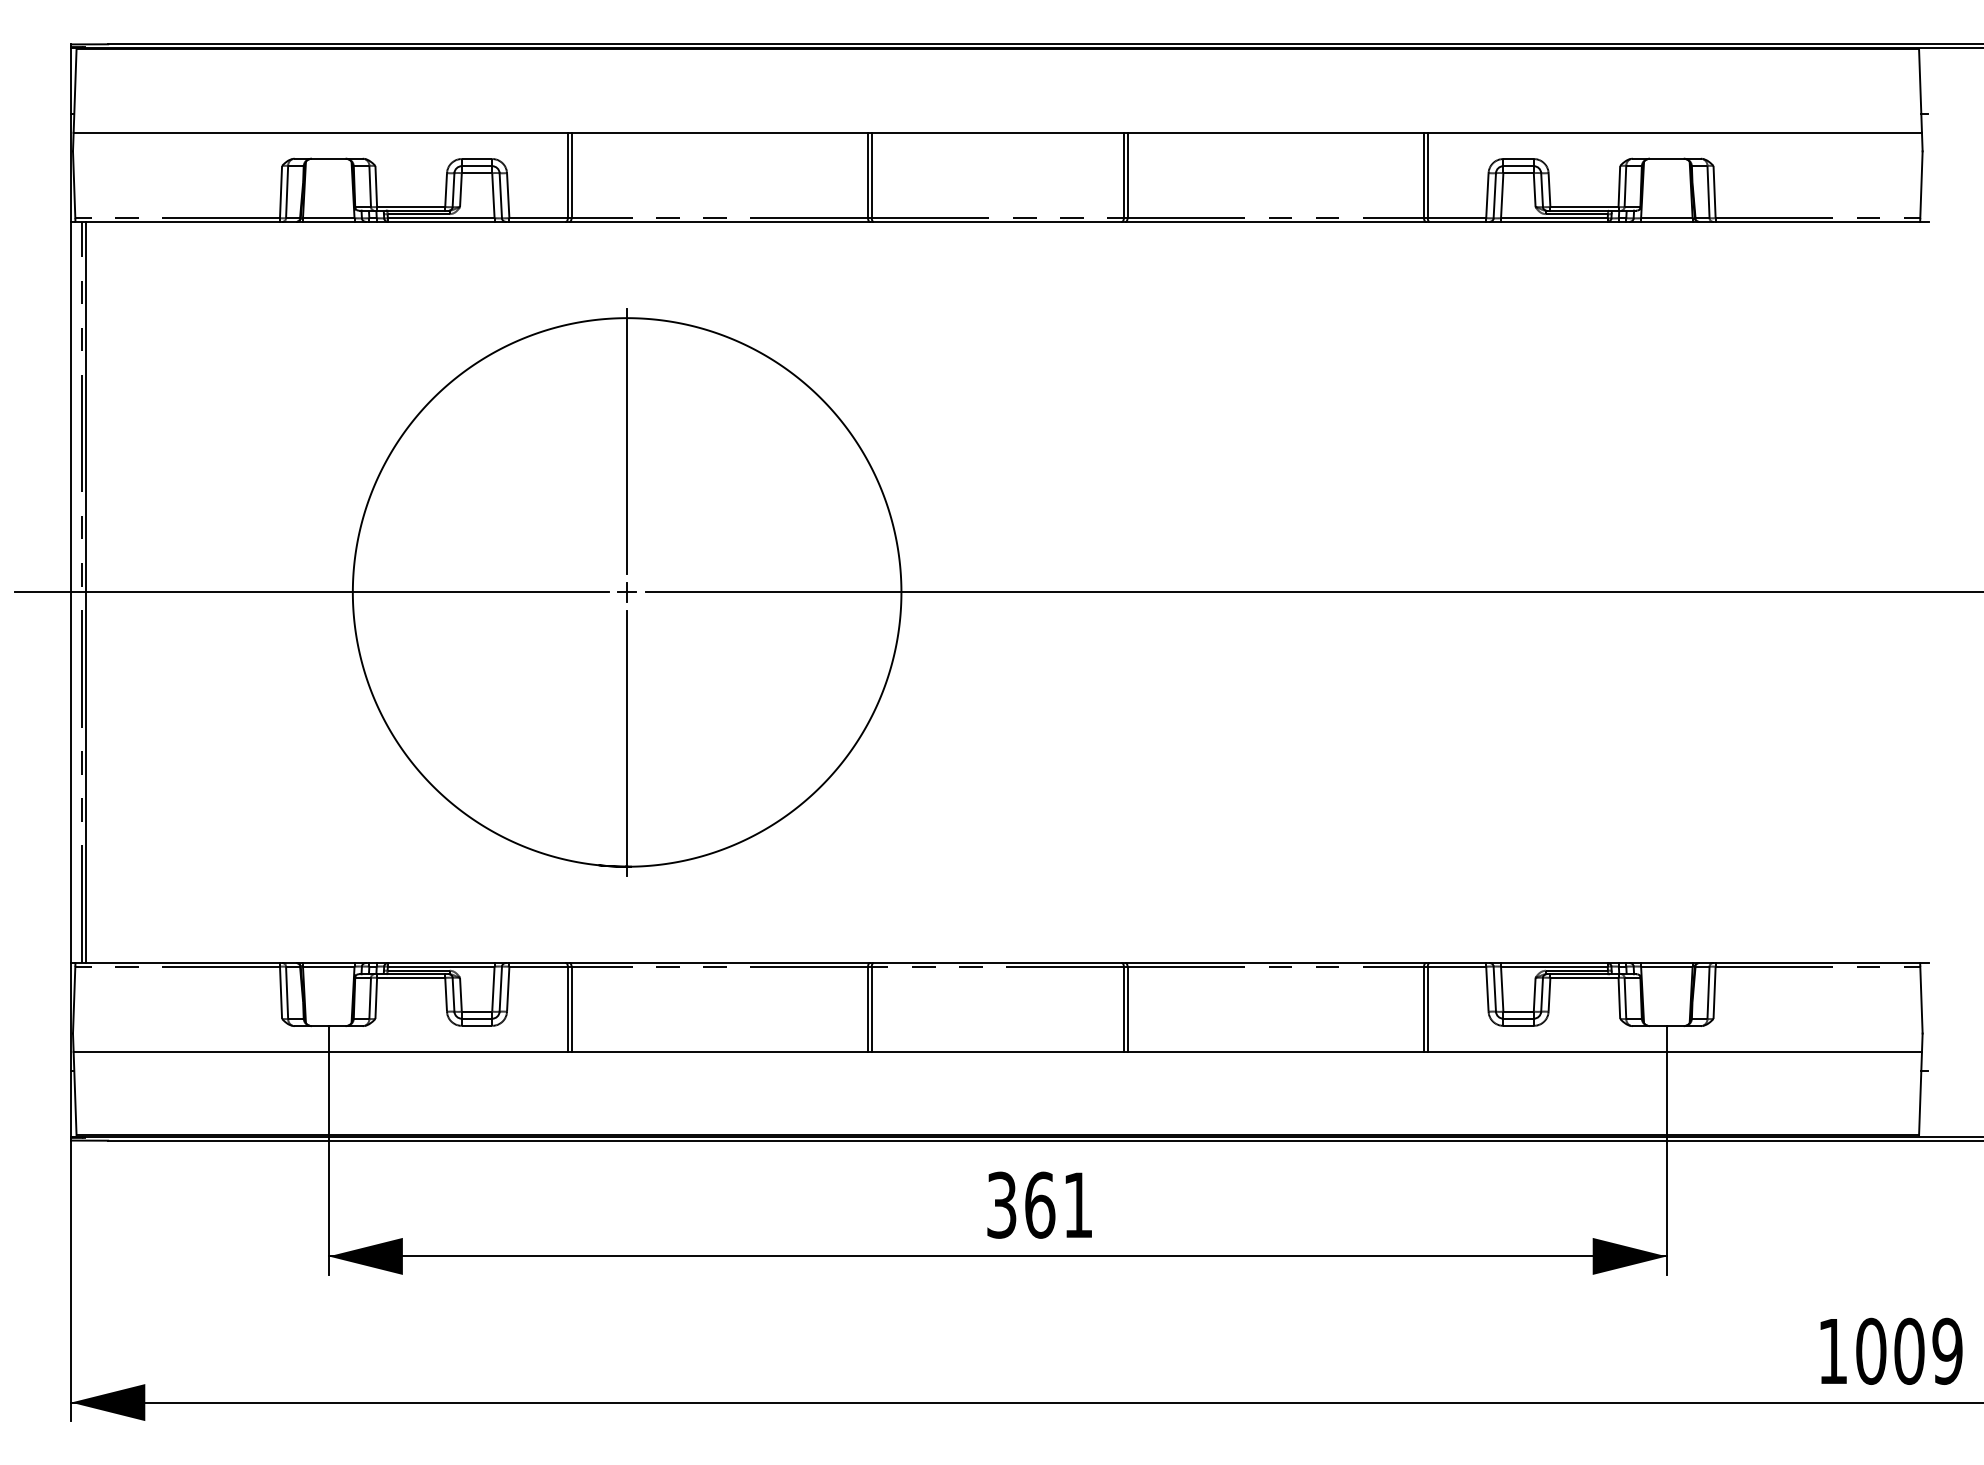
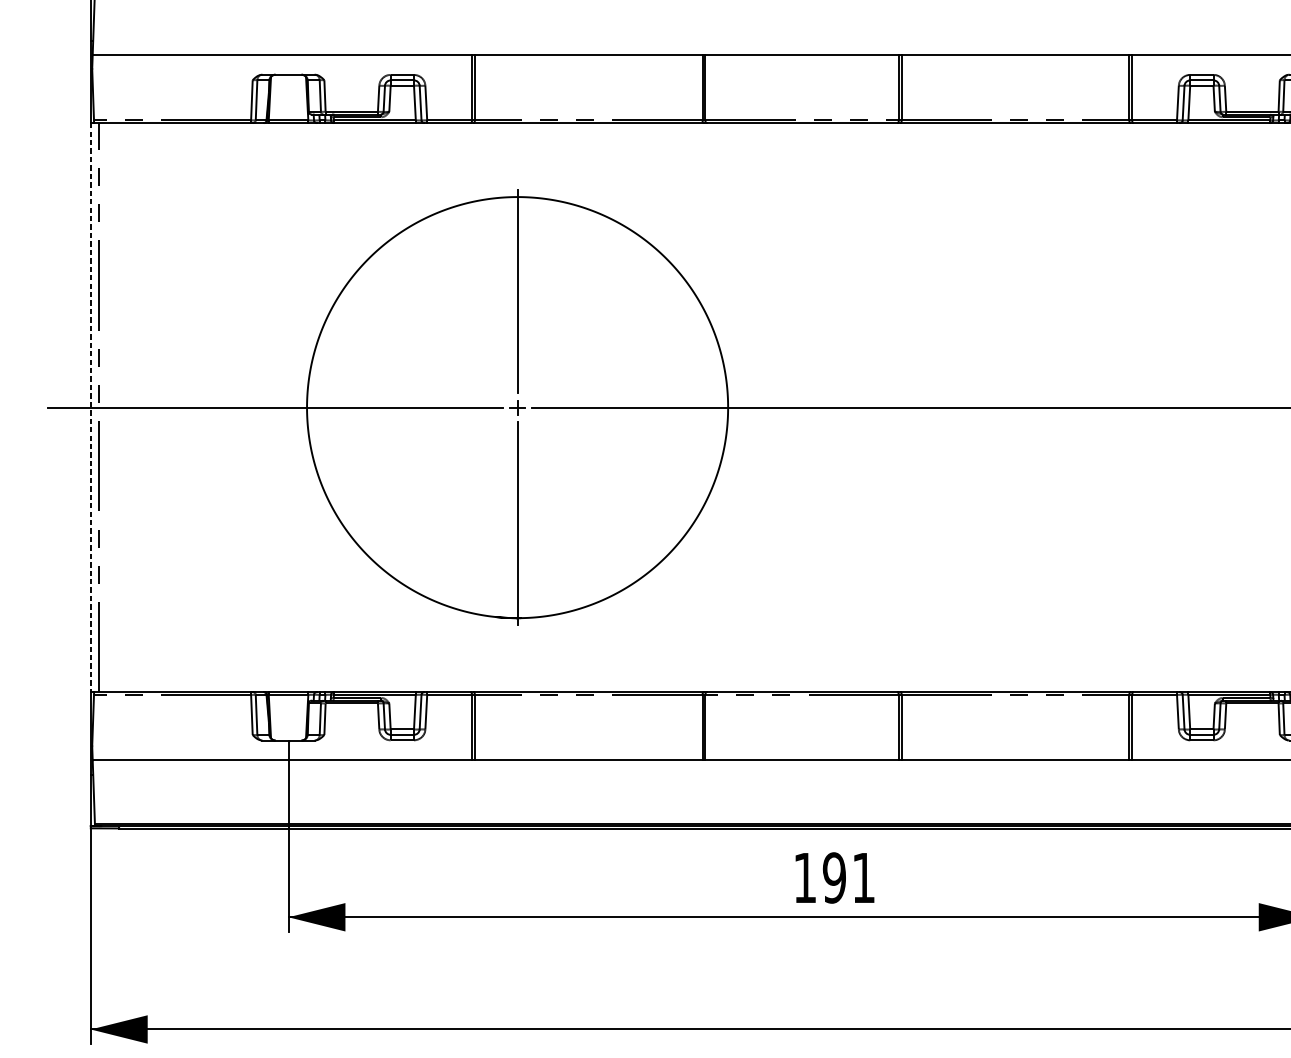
line: (71, 592) -> (91, 407), solid -> dashed
line: (85, 592) -> (101, 407), removed
text: (1021, 1204) -> (820, 877), 361 -> 191

